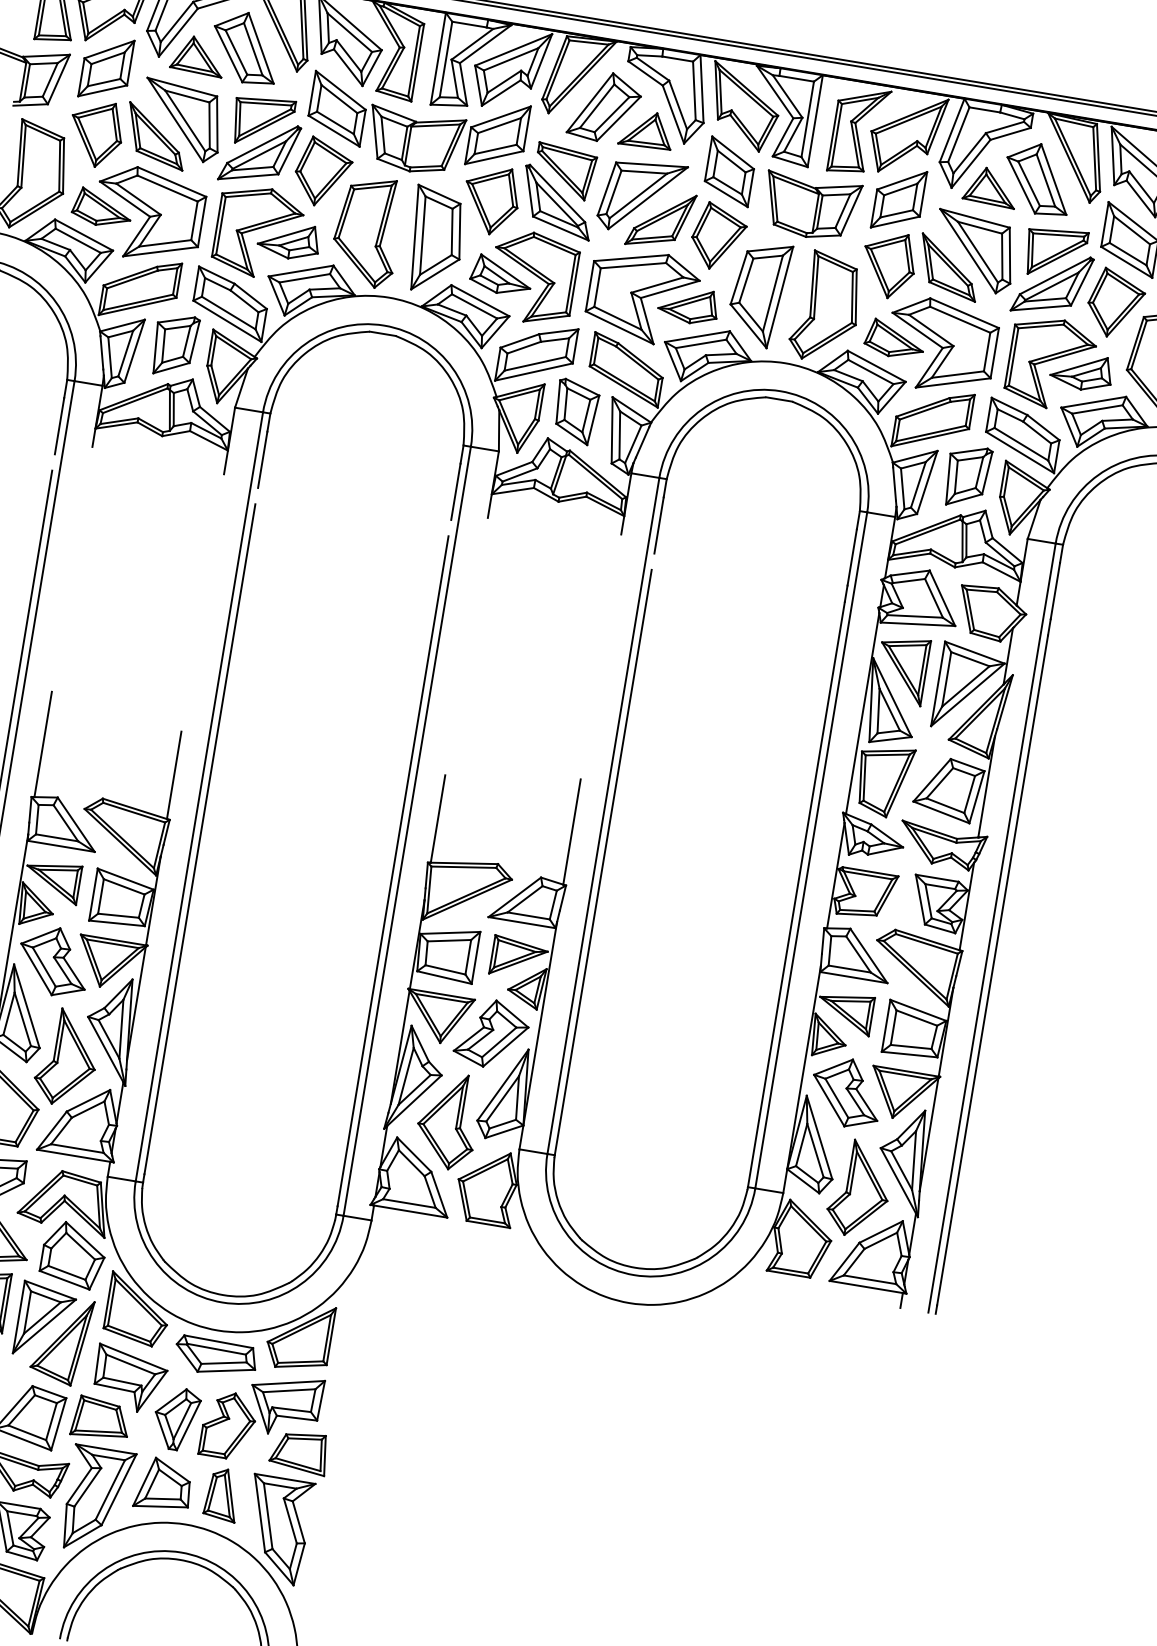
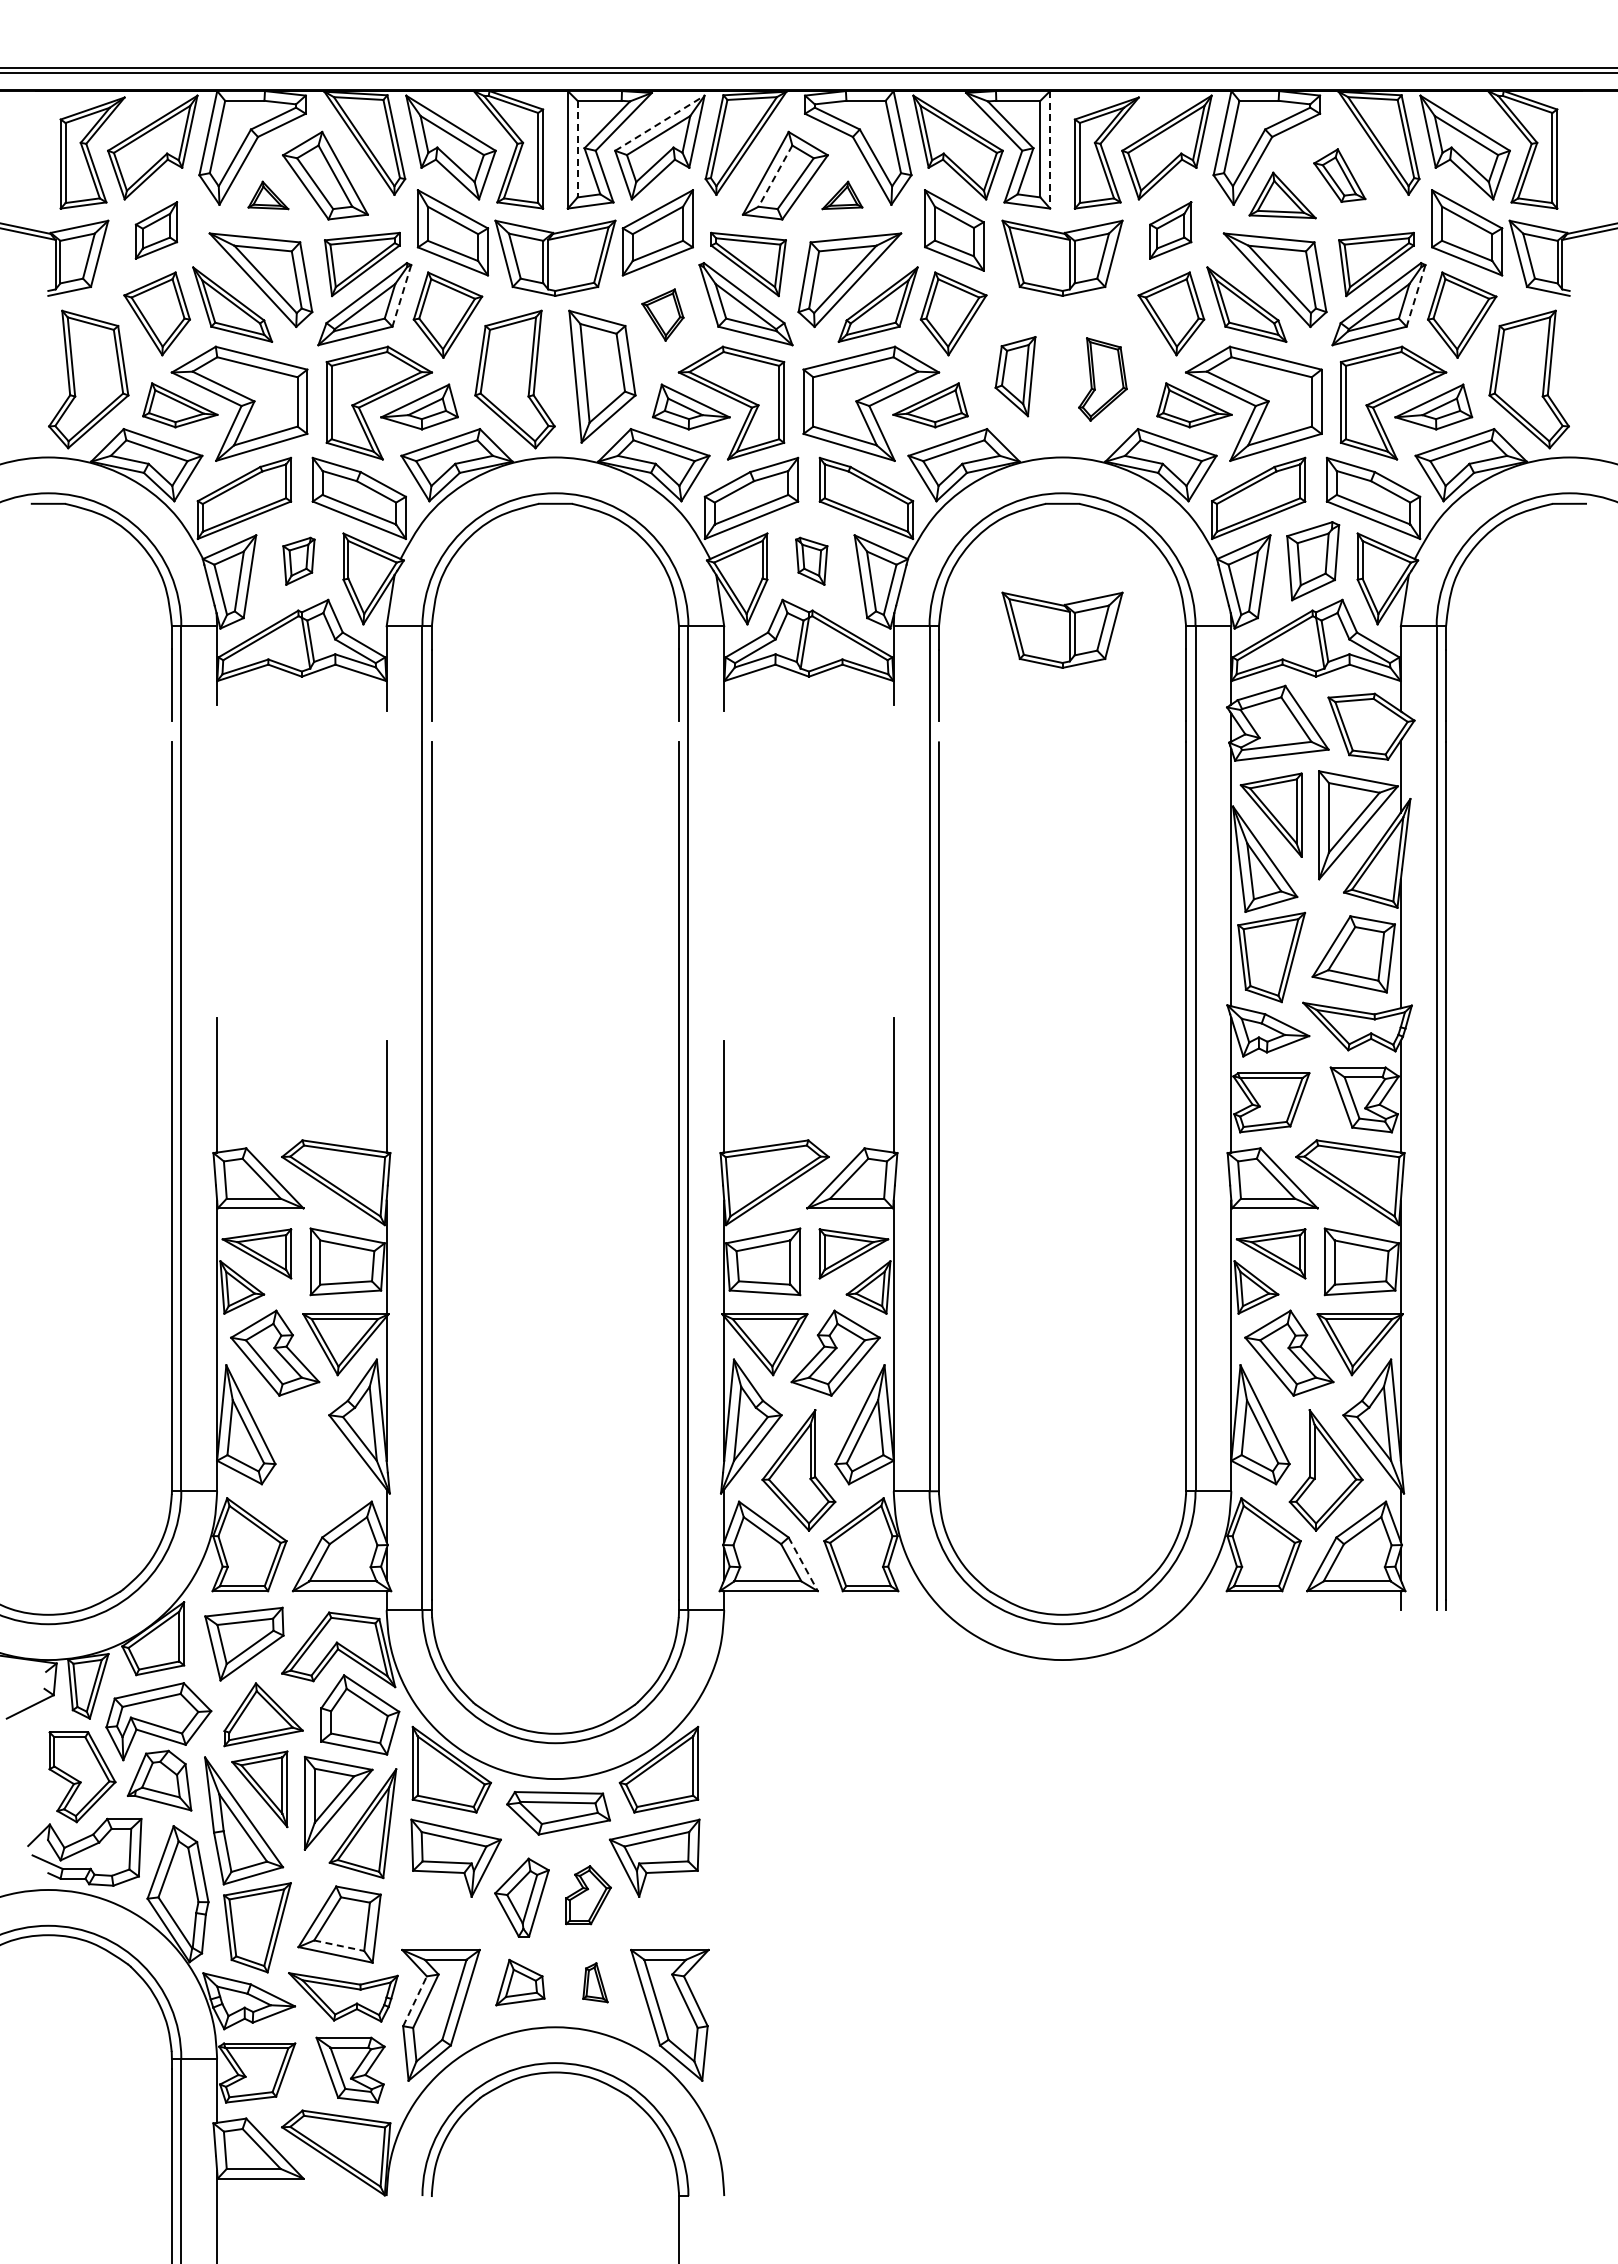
line: (514, 50) -> (660, 123), solid -> dashed
part: (198, 55) -> (268, 195), size x0.6
line: (445, 59) -> (577, 149), solid -> dashed
part: (106, 68) -> (156, 230), size x0.7
line: (597, 106) -> (775, 176), solid -> dashed
line: (815, 120) -> (1050, 149), solid -> dashed
part: (647, 130) -> (842, 195), size x0.6
line: (289, 151) -> (401, 296), solid -> dashed
part: (1038, 178) -> (1339, 175), size x0.6
part: (490, 199) -> (662, 314), size x0.6
part: (898, 199) -> (1170, 230), size x0.7
line: (1081, 283) -> (1415, 296), solid -> dashed
part: (758, 293) -> (1015, 376), size x0.6
part: (826, 307) -> (1102, 379), size x0.6
part: (174, 345) -> (298, 561), size x0.6
part: (575, 412) -> (811, 561), size x0.6
part: (762, 497) -> (1062, 629), added
part: (67, 1057) -> (311, 1470), removed
line: (439, 1194) -> (803, 1564), solid -> dashed
part: (101, 1419) -> (428, 1913), removed
part: (228, 1425) -> (588, 1894), size x0.7
line: (27, 1432) -> (339, 1945), solid -> dashed
part: (298, 1451) -> (681, 1913), removed
part: (164, 1484) -> (520, 1982), size x0.7
line: (79, 1486) -> (415, 2001), solid -> dashed
part: (222, 1494) -> (595, 1982), size x0.6

